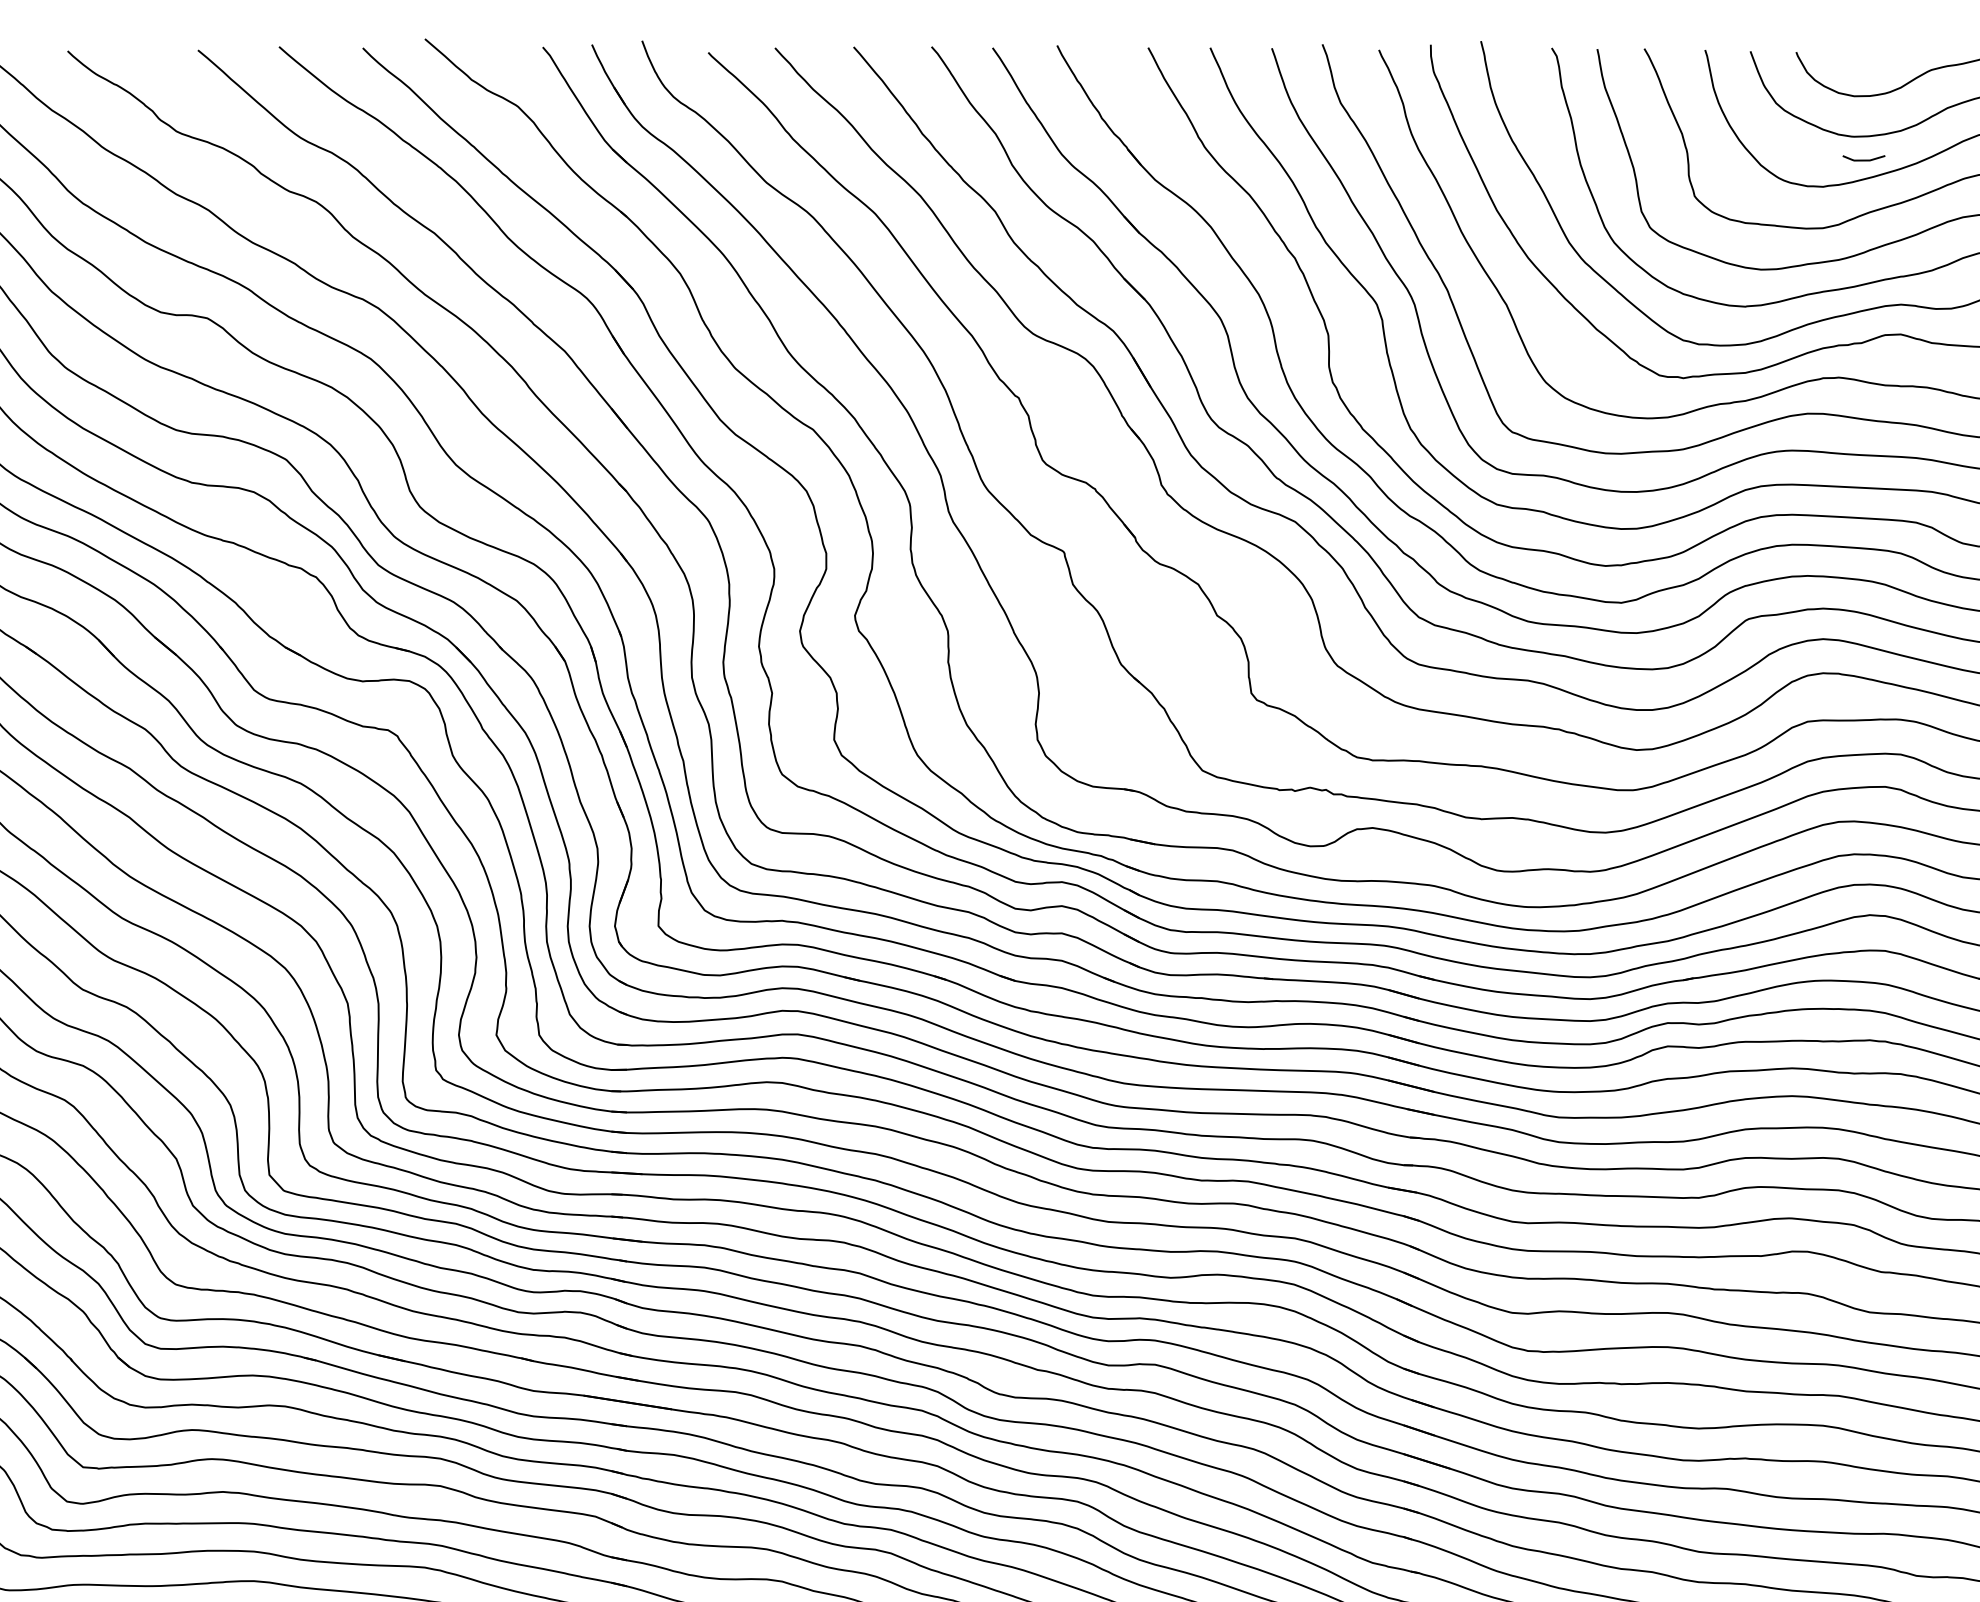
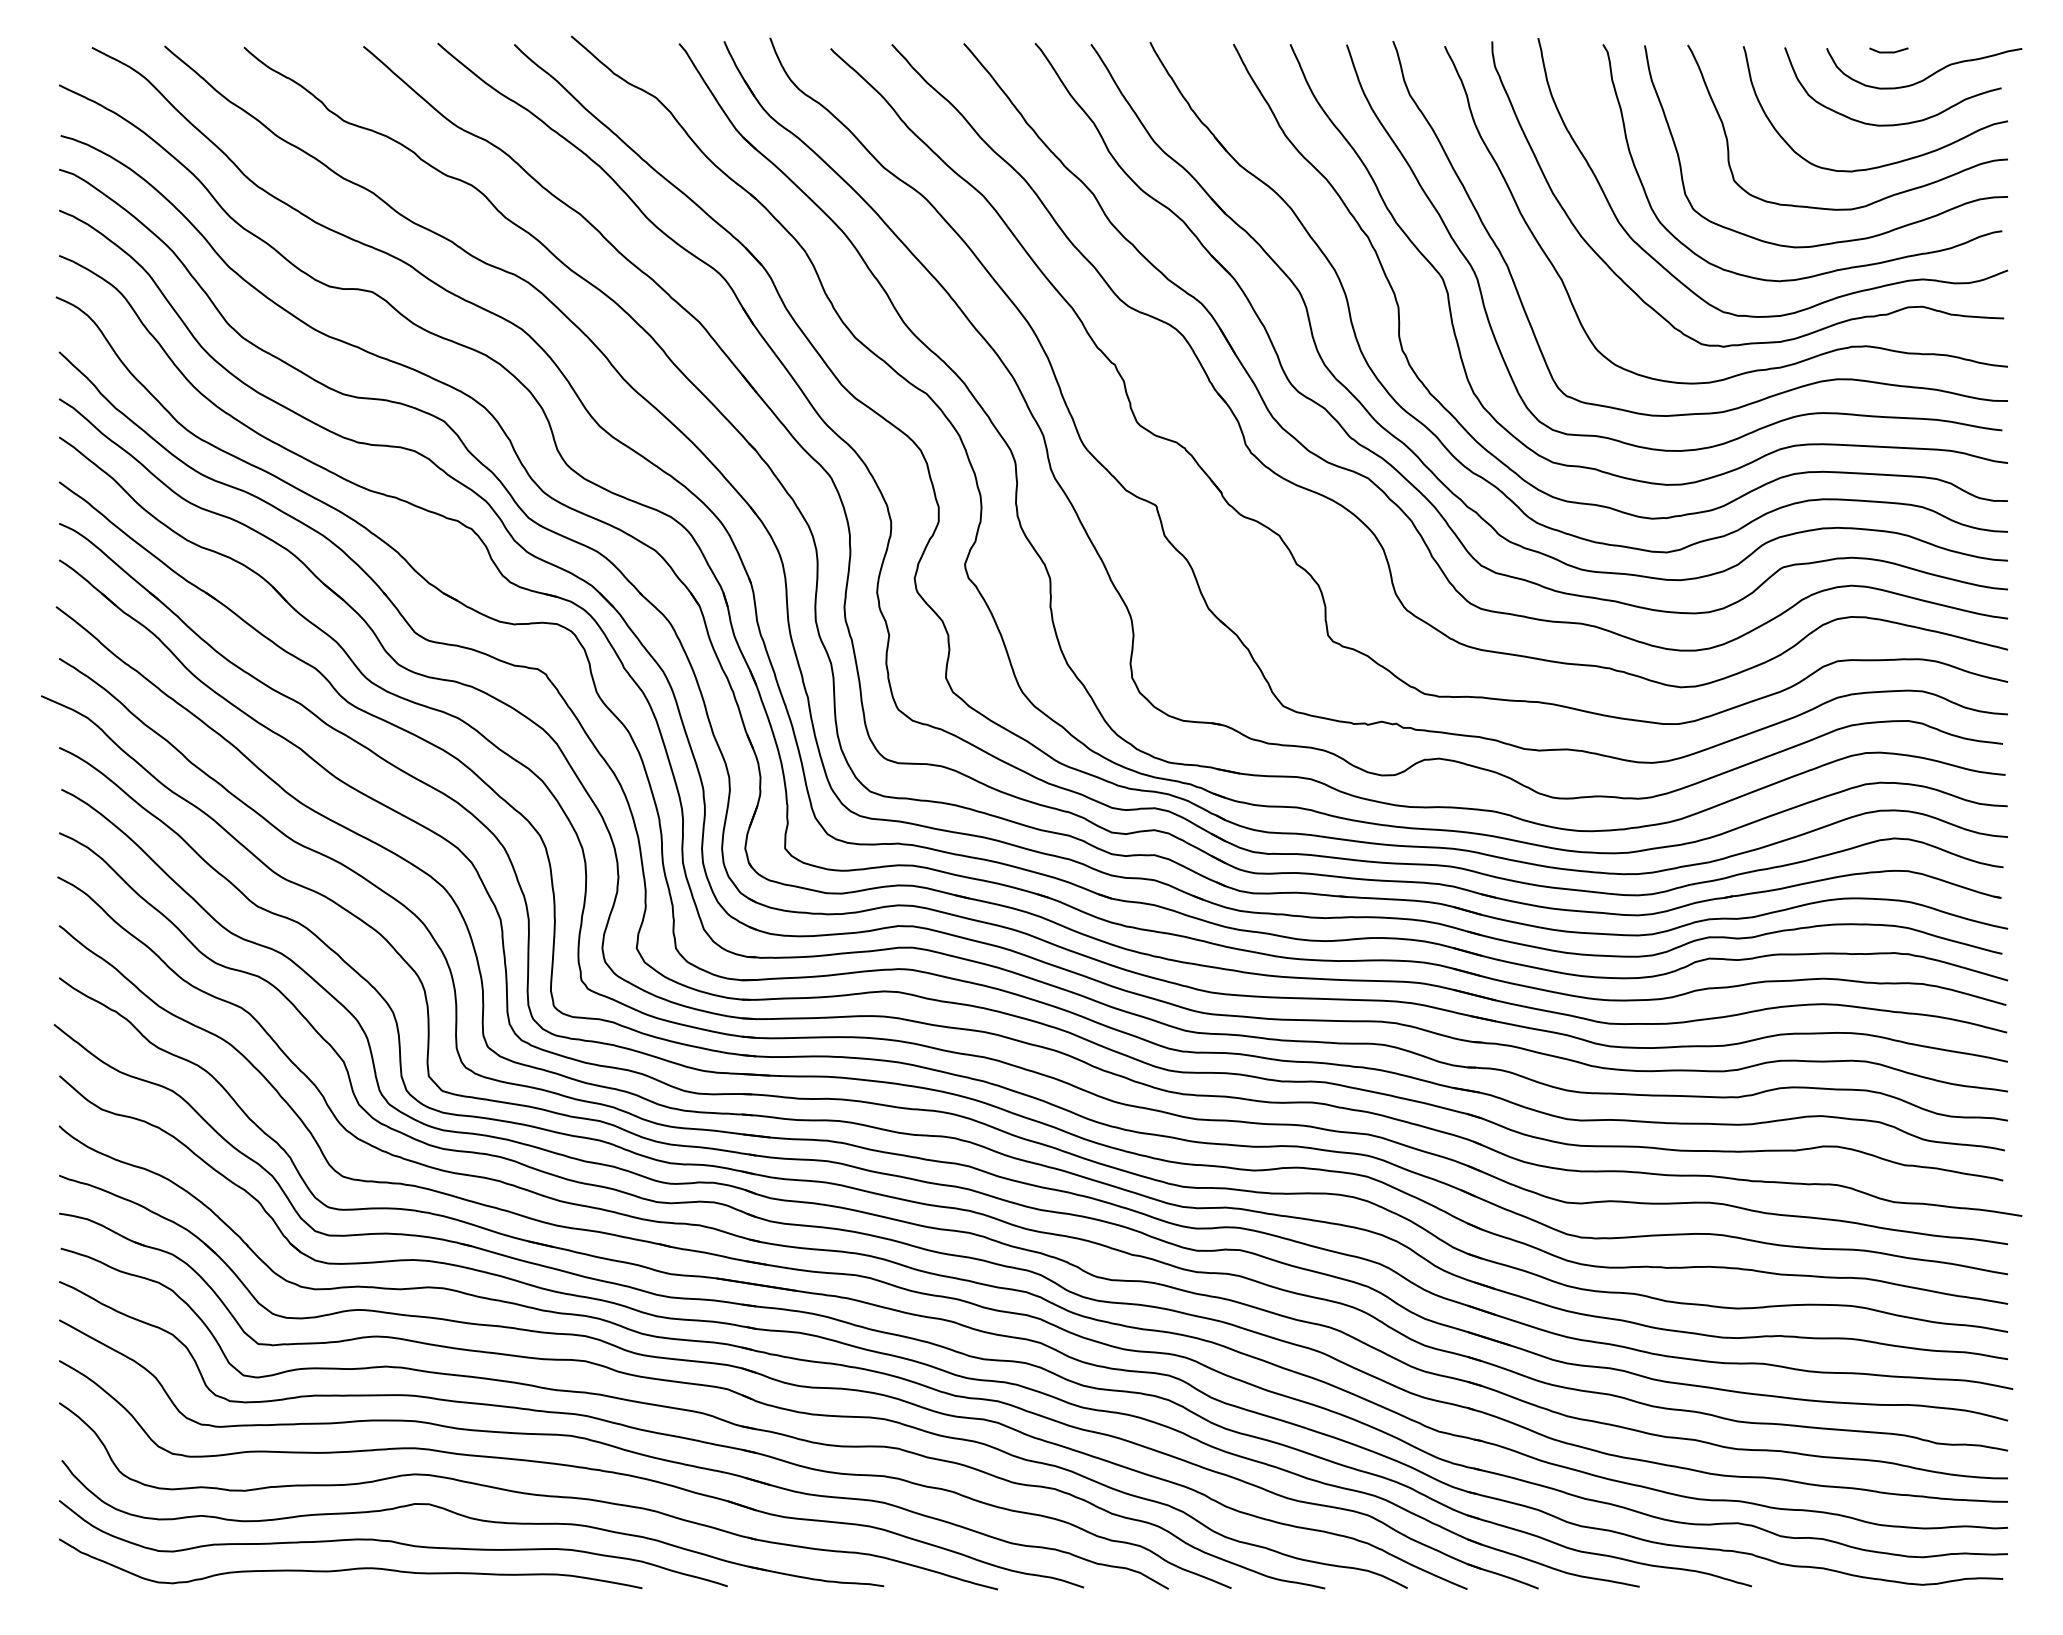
curve: (1863, 159) -> (1888, 51), moved

